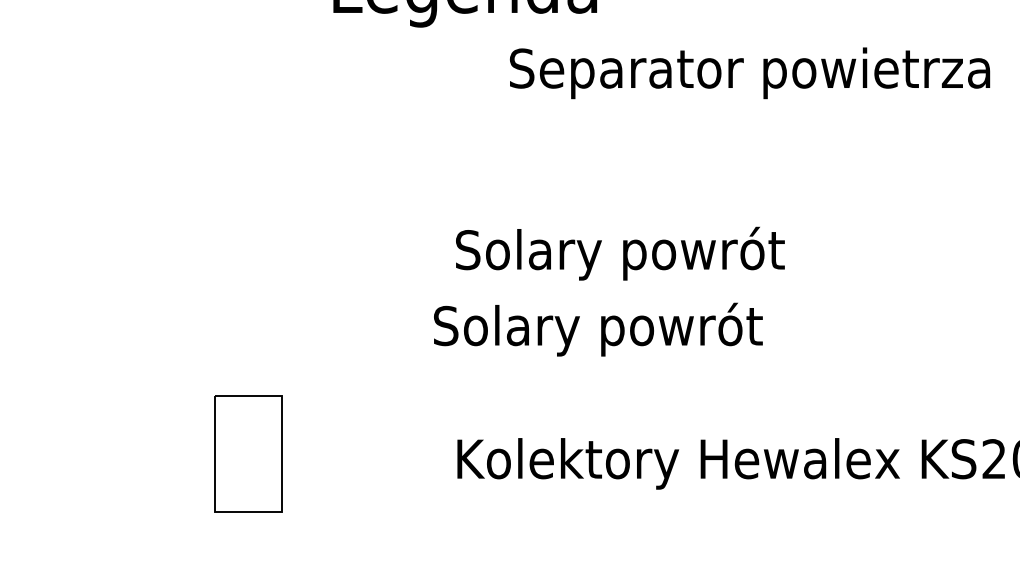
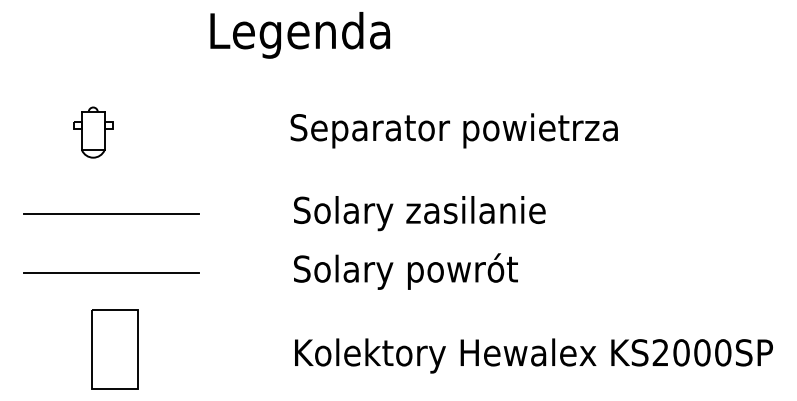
text: (748, 72) -> (453, 130), moved
part: (161, 135) -> (93, 132), added
text: (722, 253) -> (475, 212), Solary powrót -> Solary zasilanie
line: (188, 256) -> (111, 214), added
text: (597, 329) -> (405, 271), moved
line: (188, 342) -> (111, 273), added
part: (248, 454) -> (114, 349), moved

